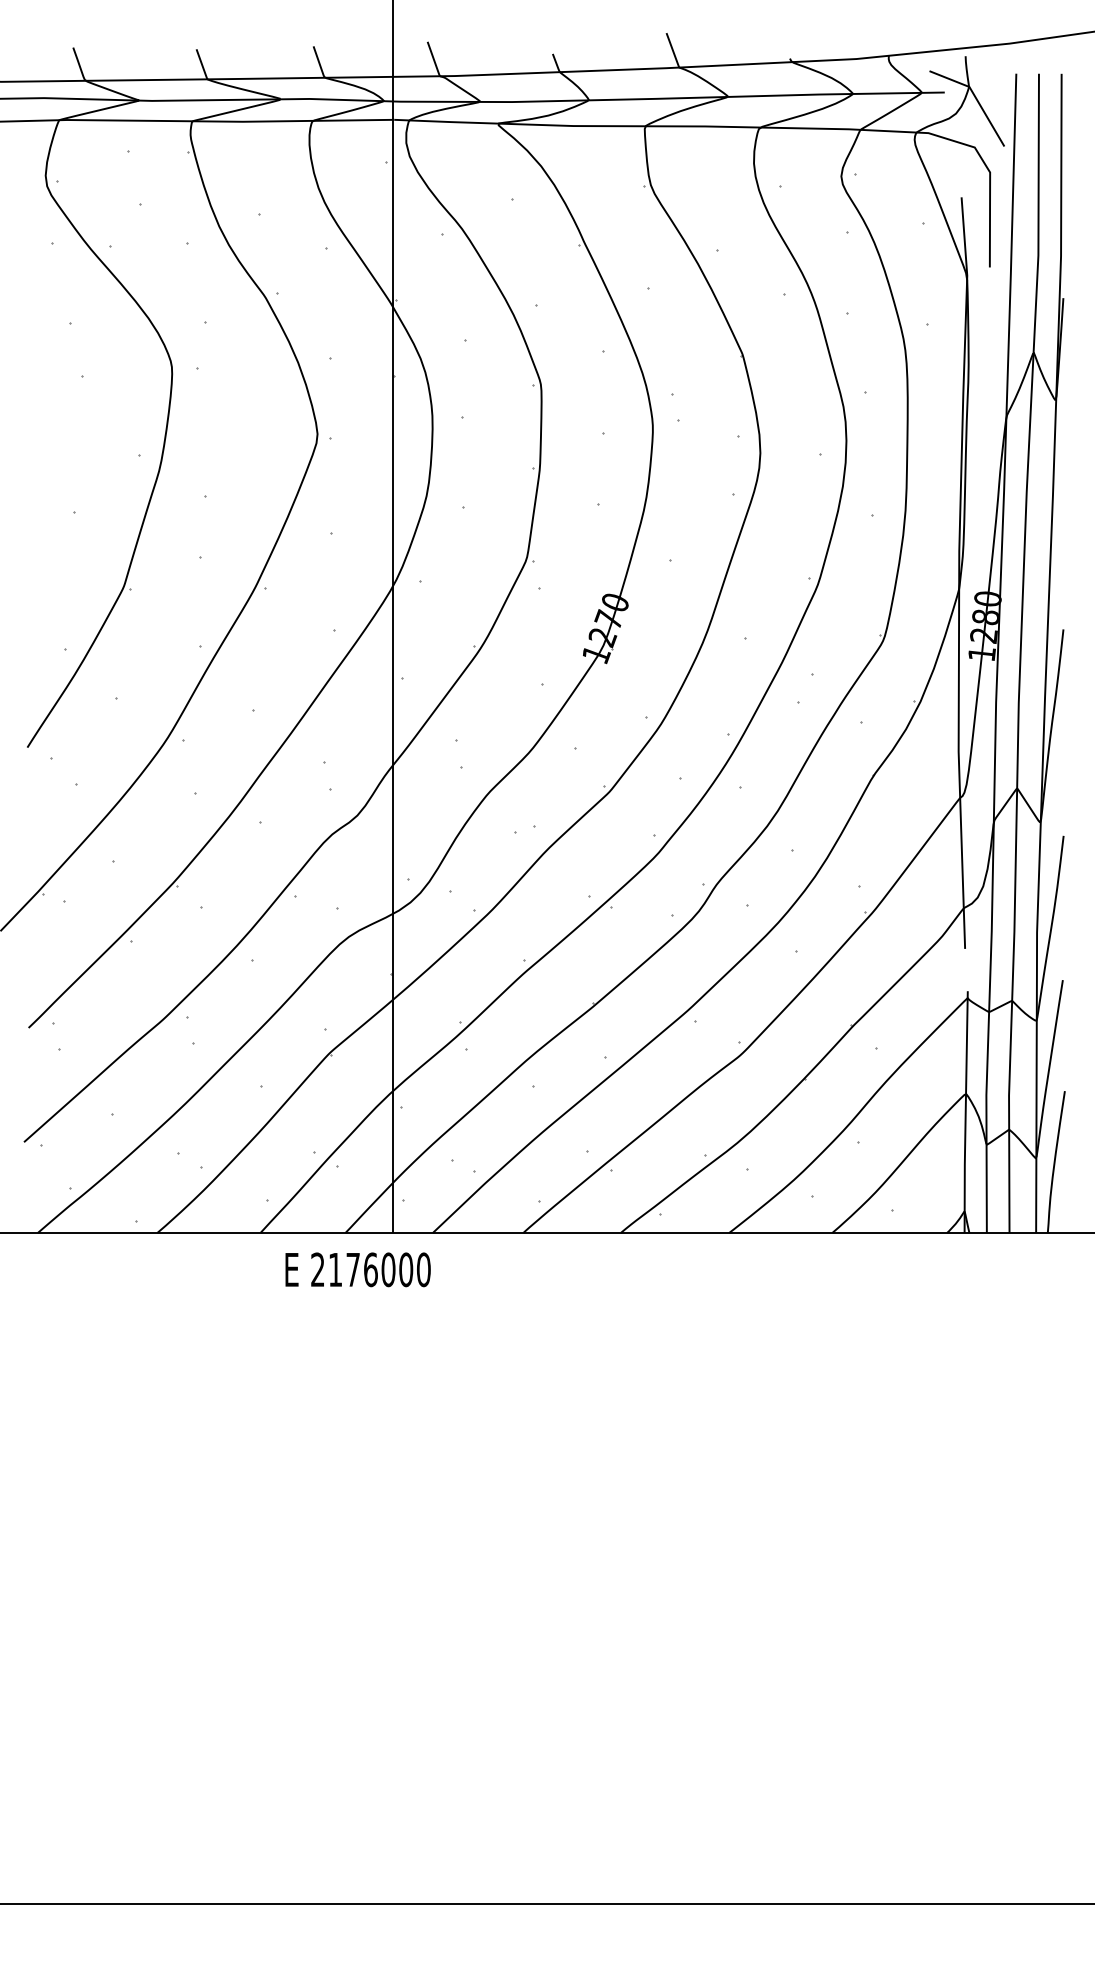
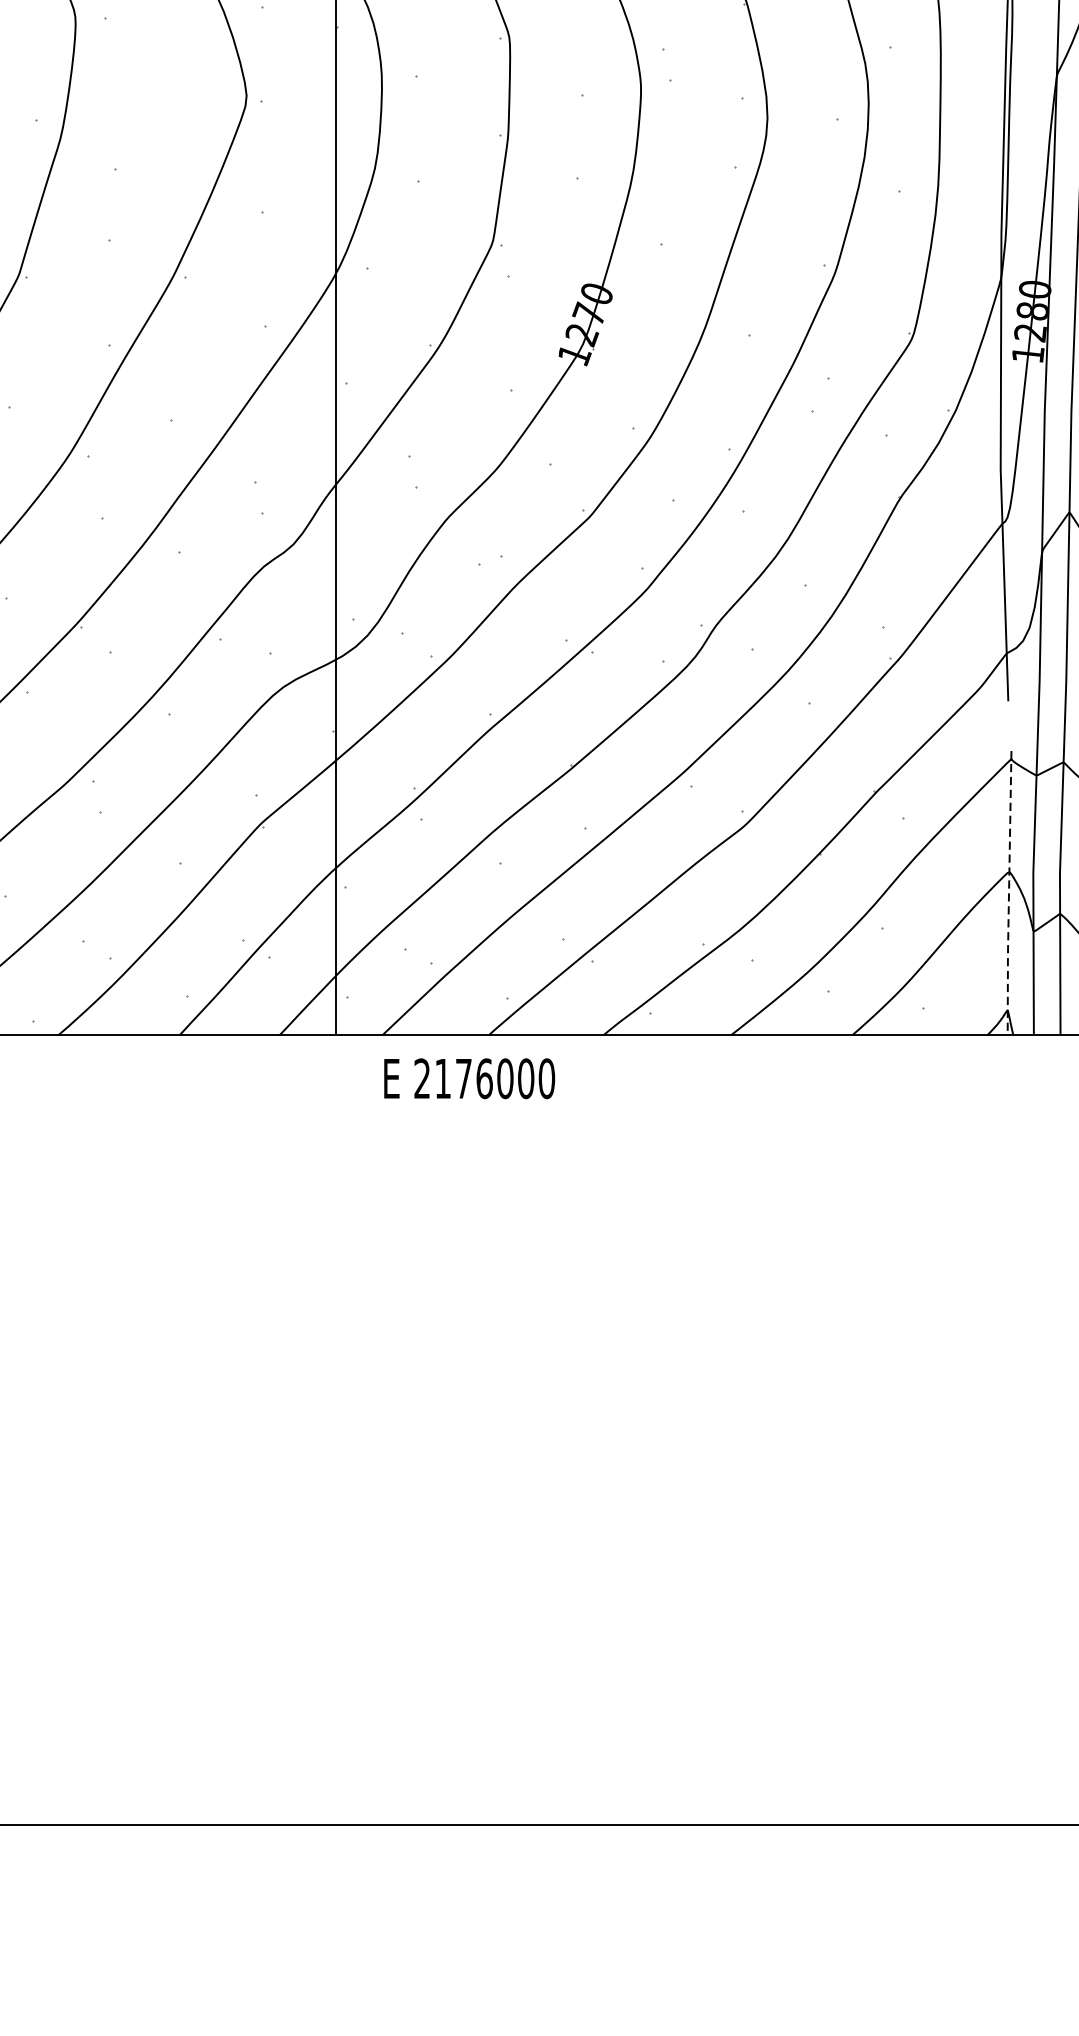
line: (965, 1112) -> (1008, 893), solid -> dashed
text: (357, 1269) -> (468, 1078), moved

